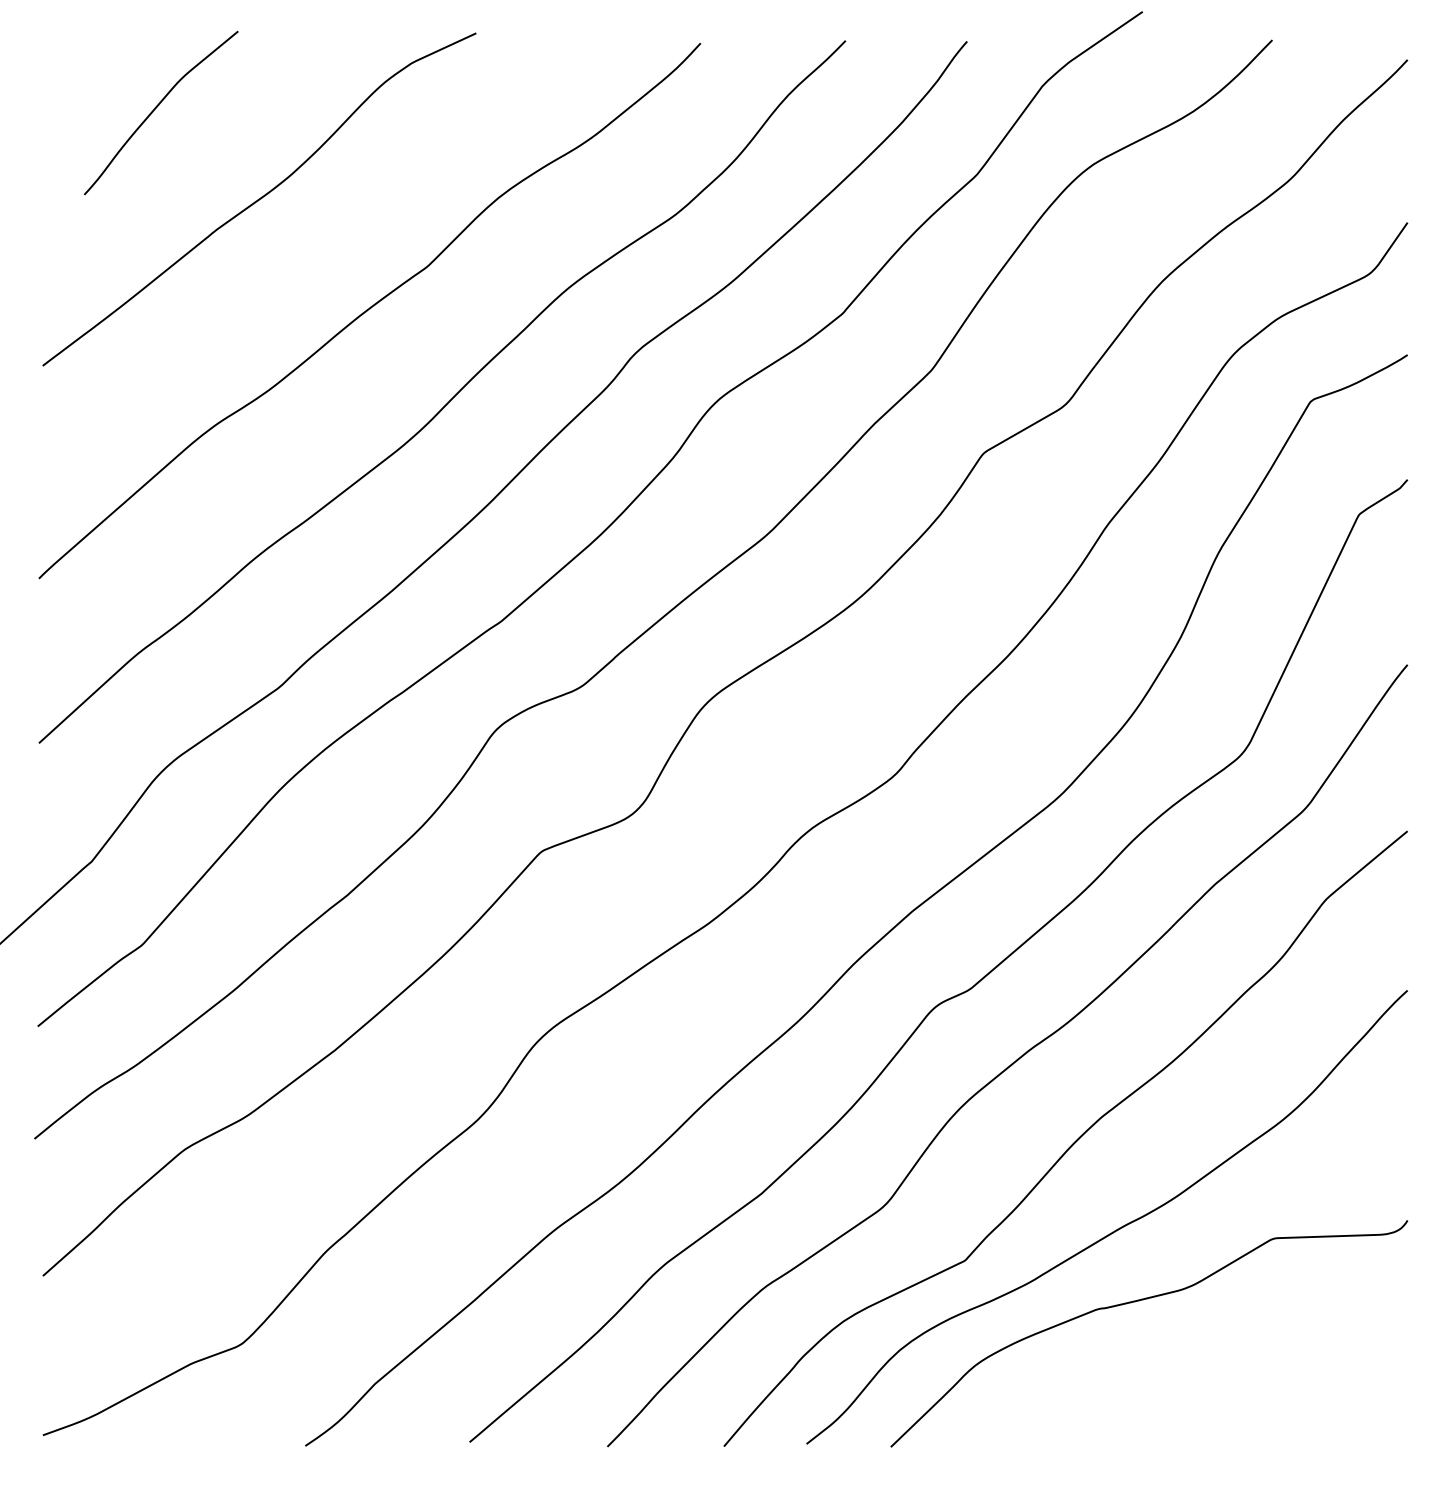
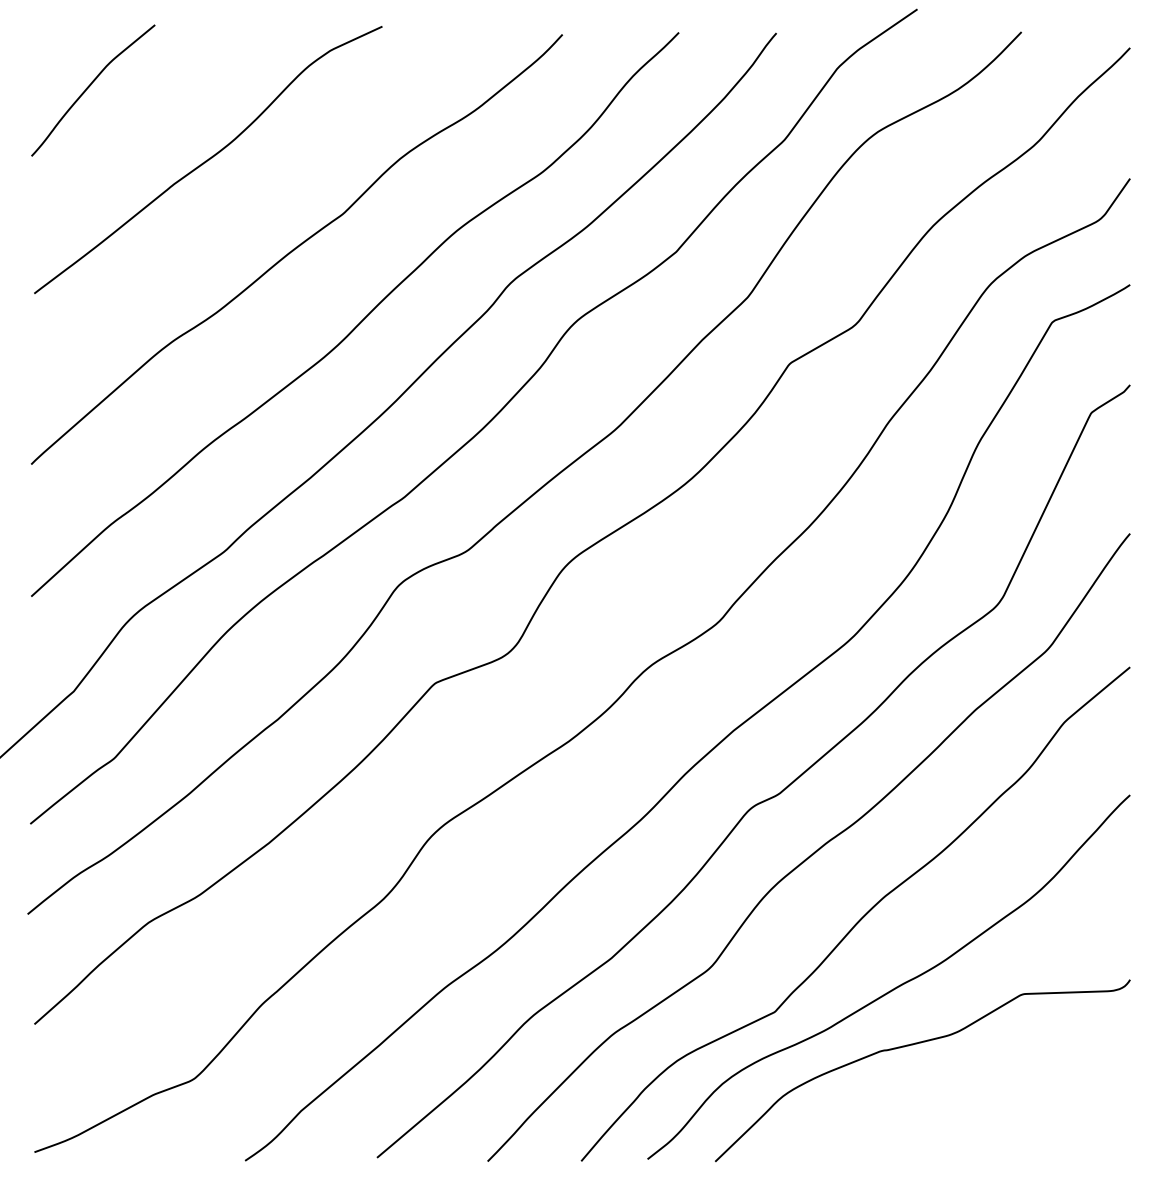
curve: (156, 108) -> (89, 86), moved

